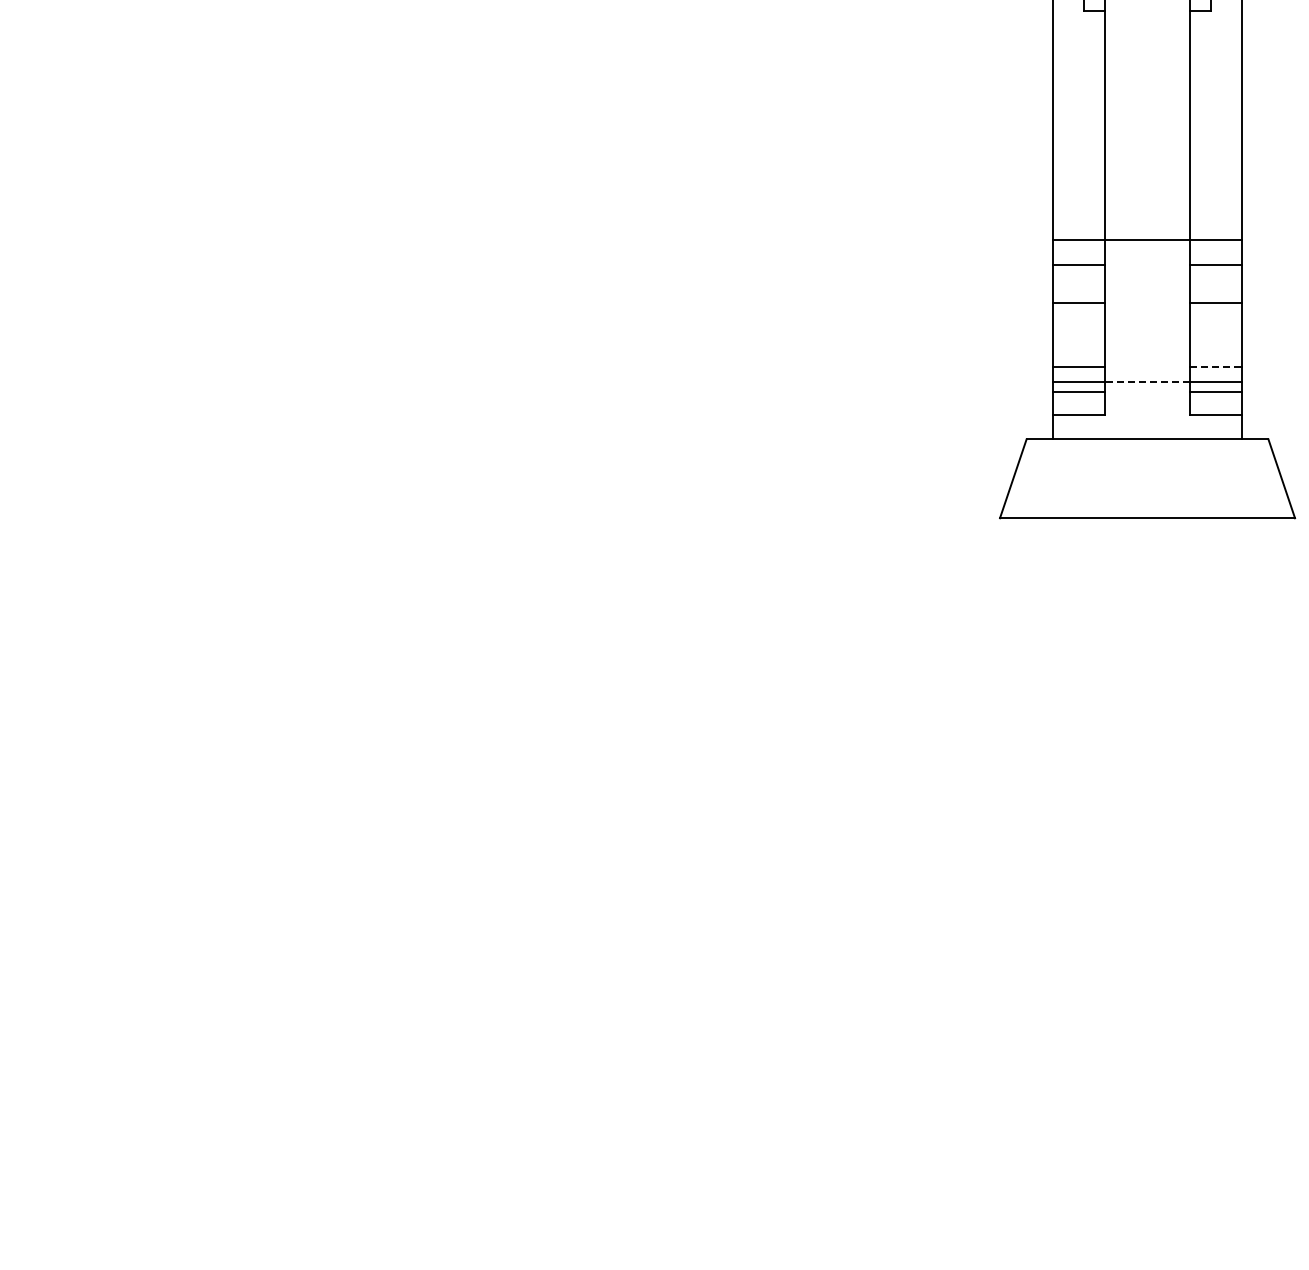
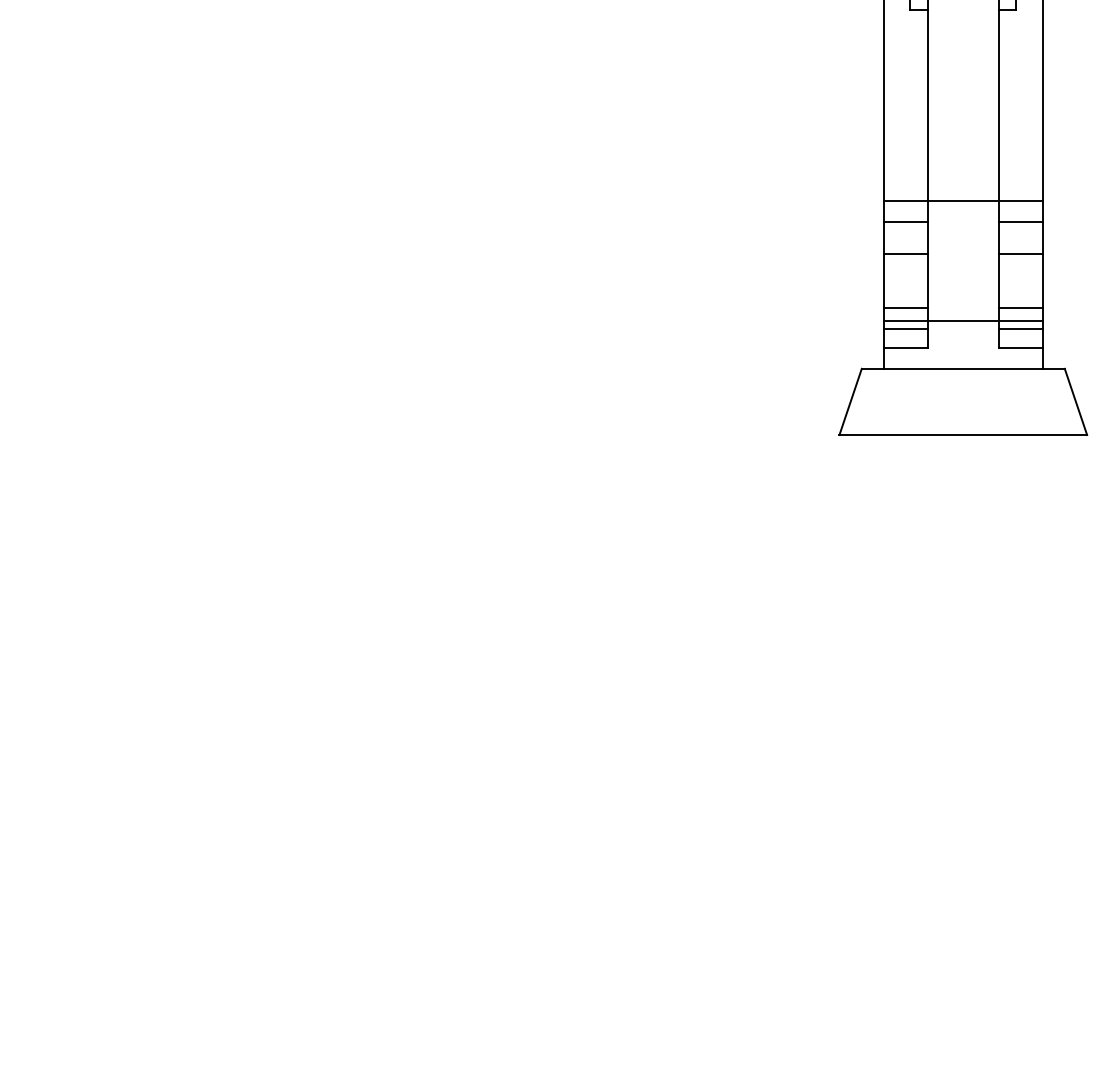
line: (1216, 367) -> (1021, 308), dashed -> solid
line: (1147, 381) -> (963, 320), dashed -> solid

